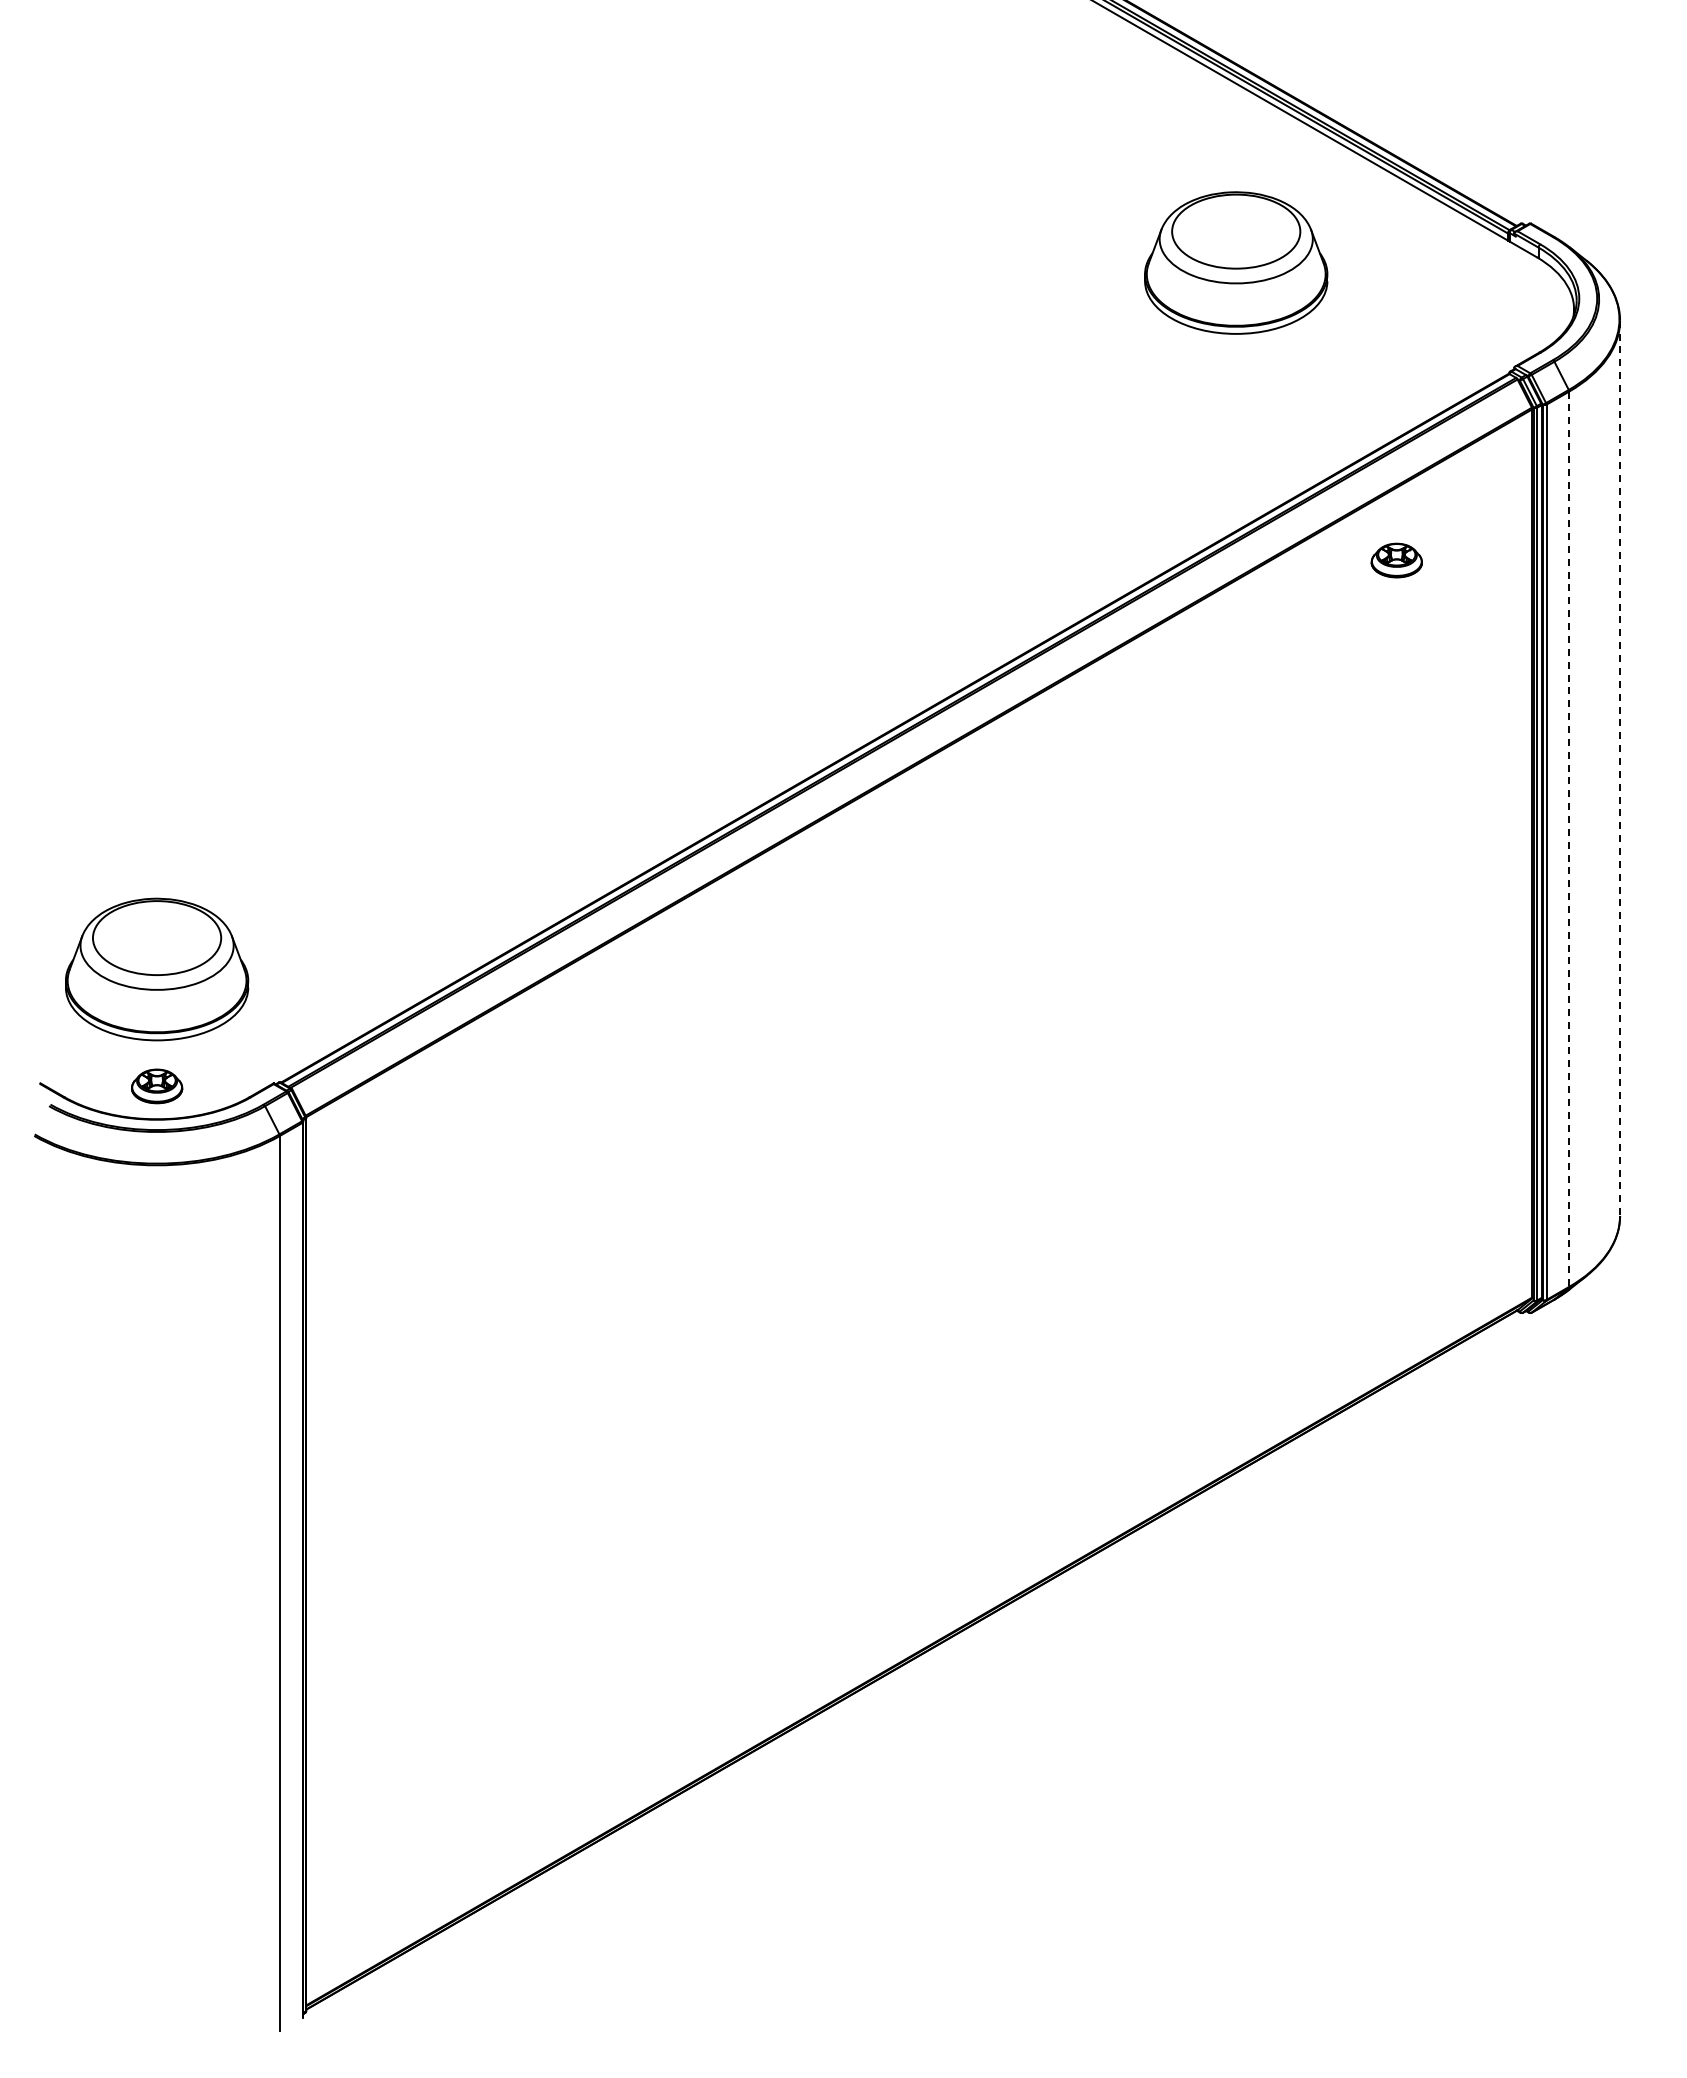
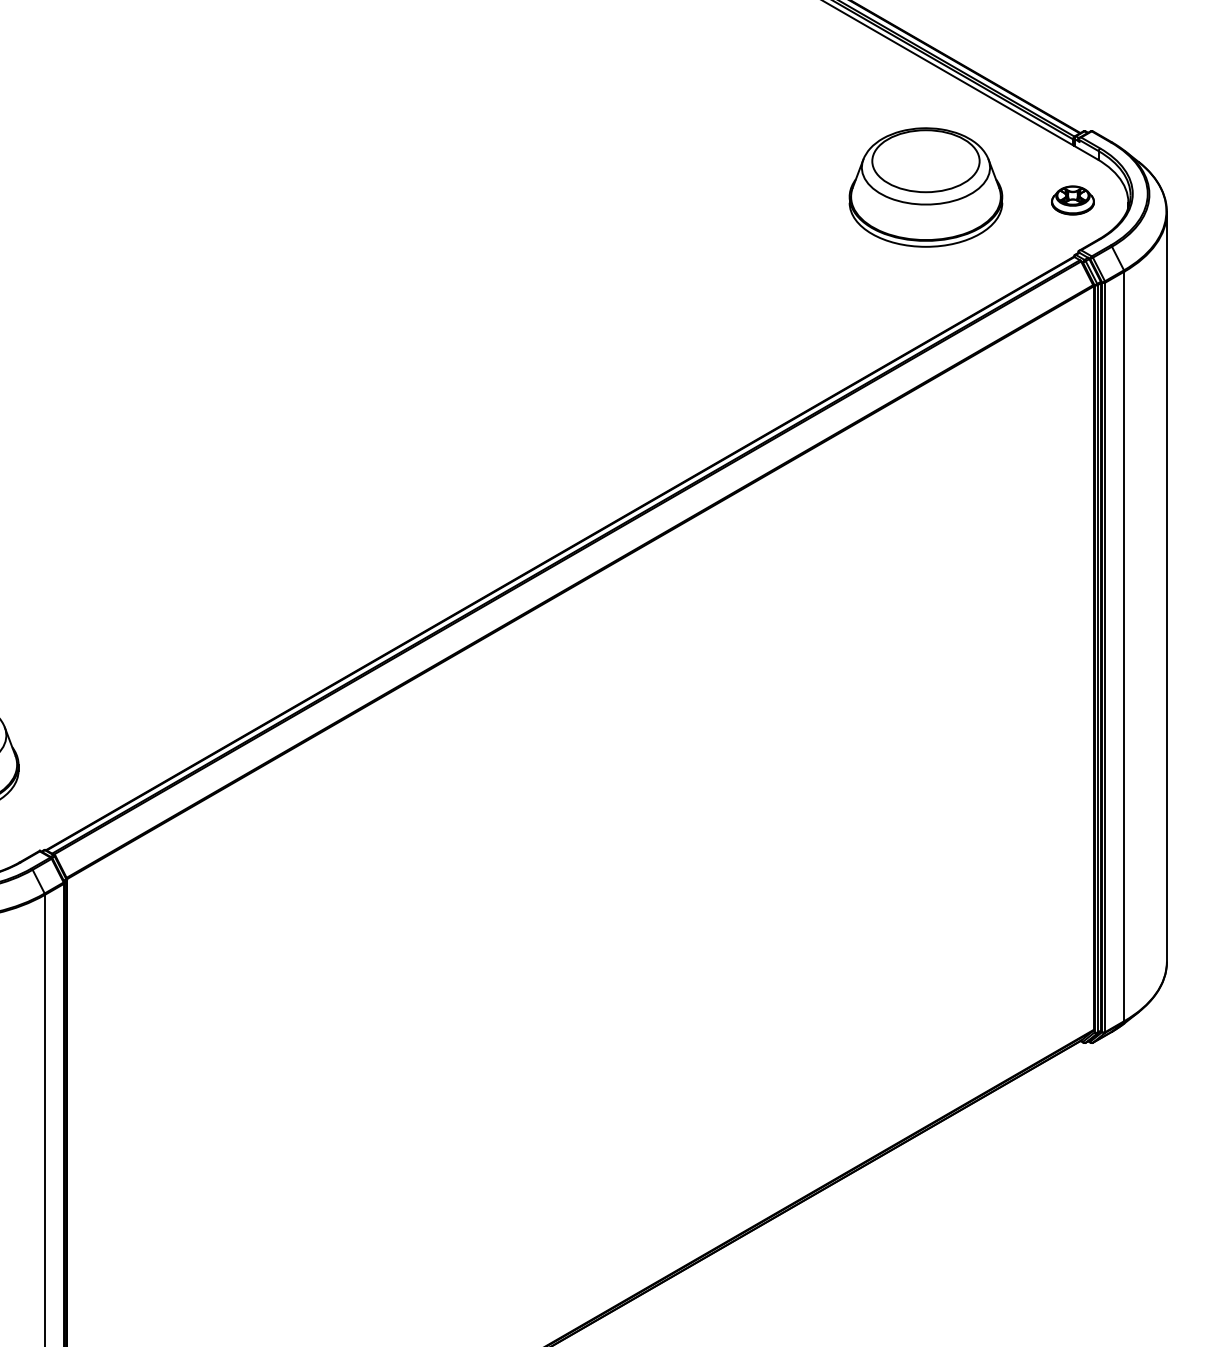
part: (1236, 262) -> (926, 187), moved
part: (1396, 560) -> (1072, 200), moved
line: (1620, 768) -> (1167, 587), dashed -> solid
line: (1569, 839) -> (1124, 646), dashed -> solid

